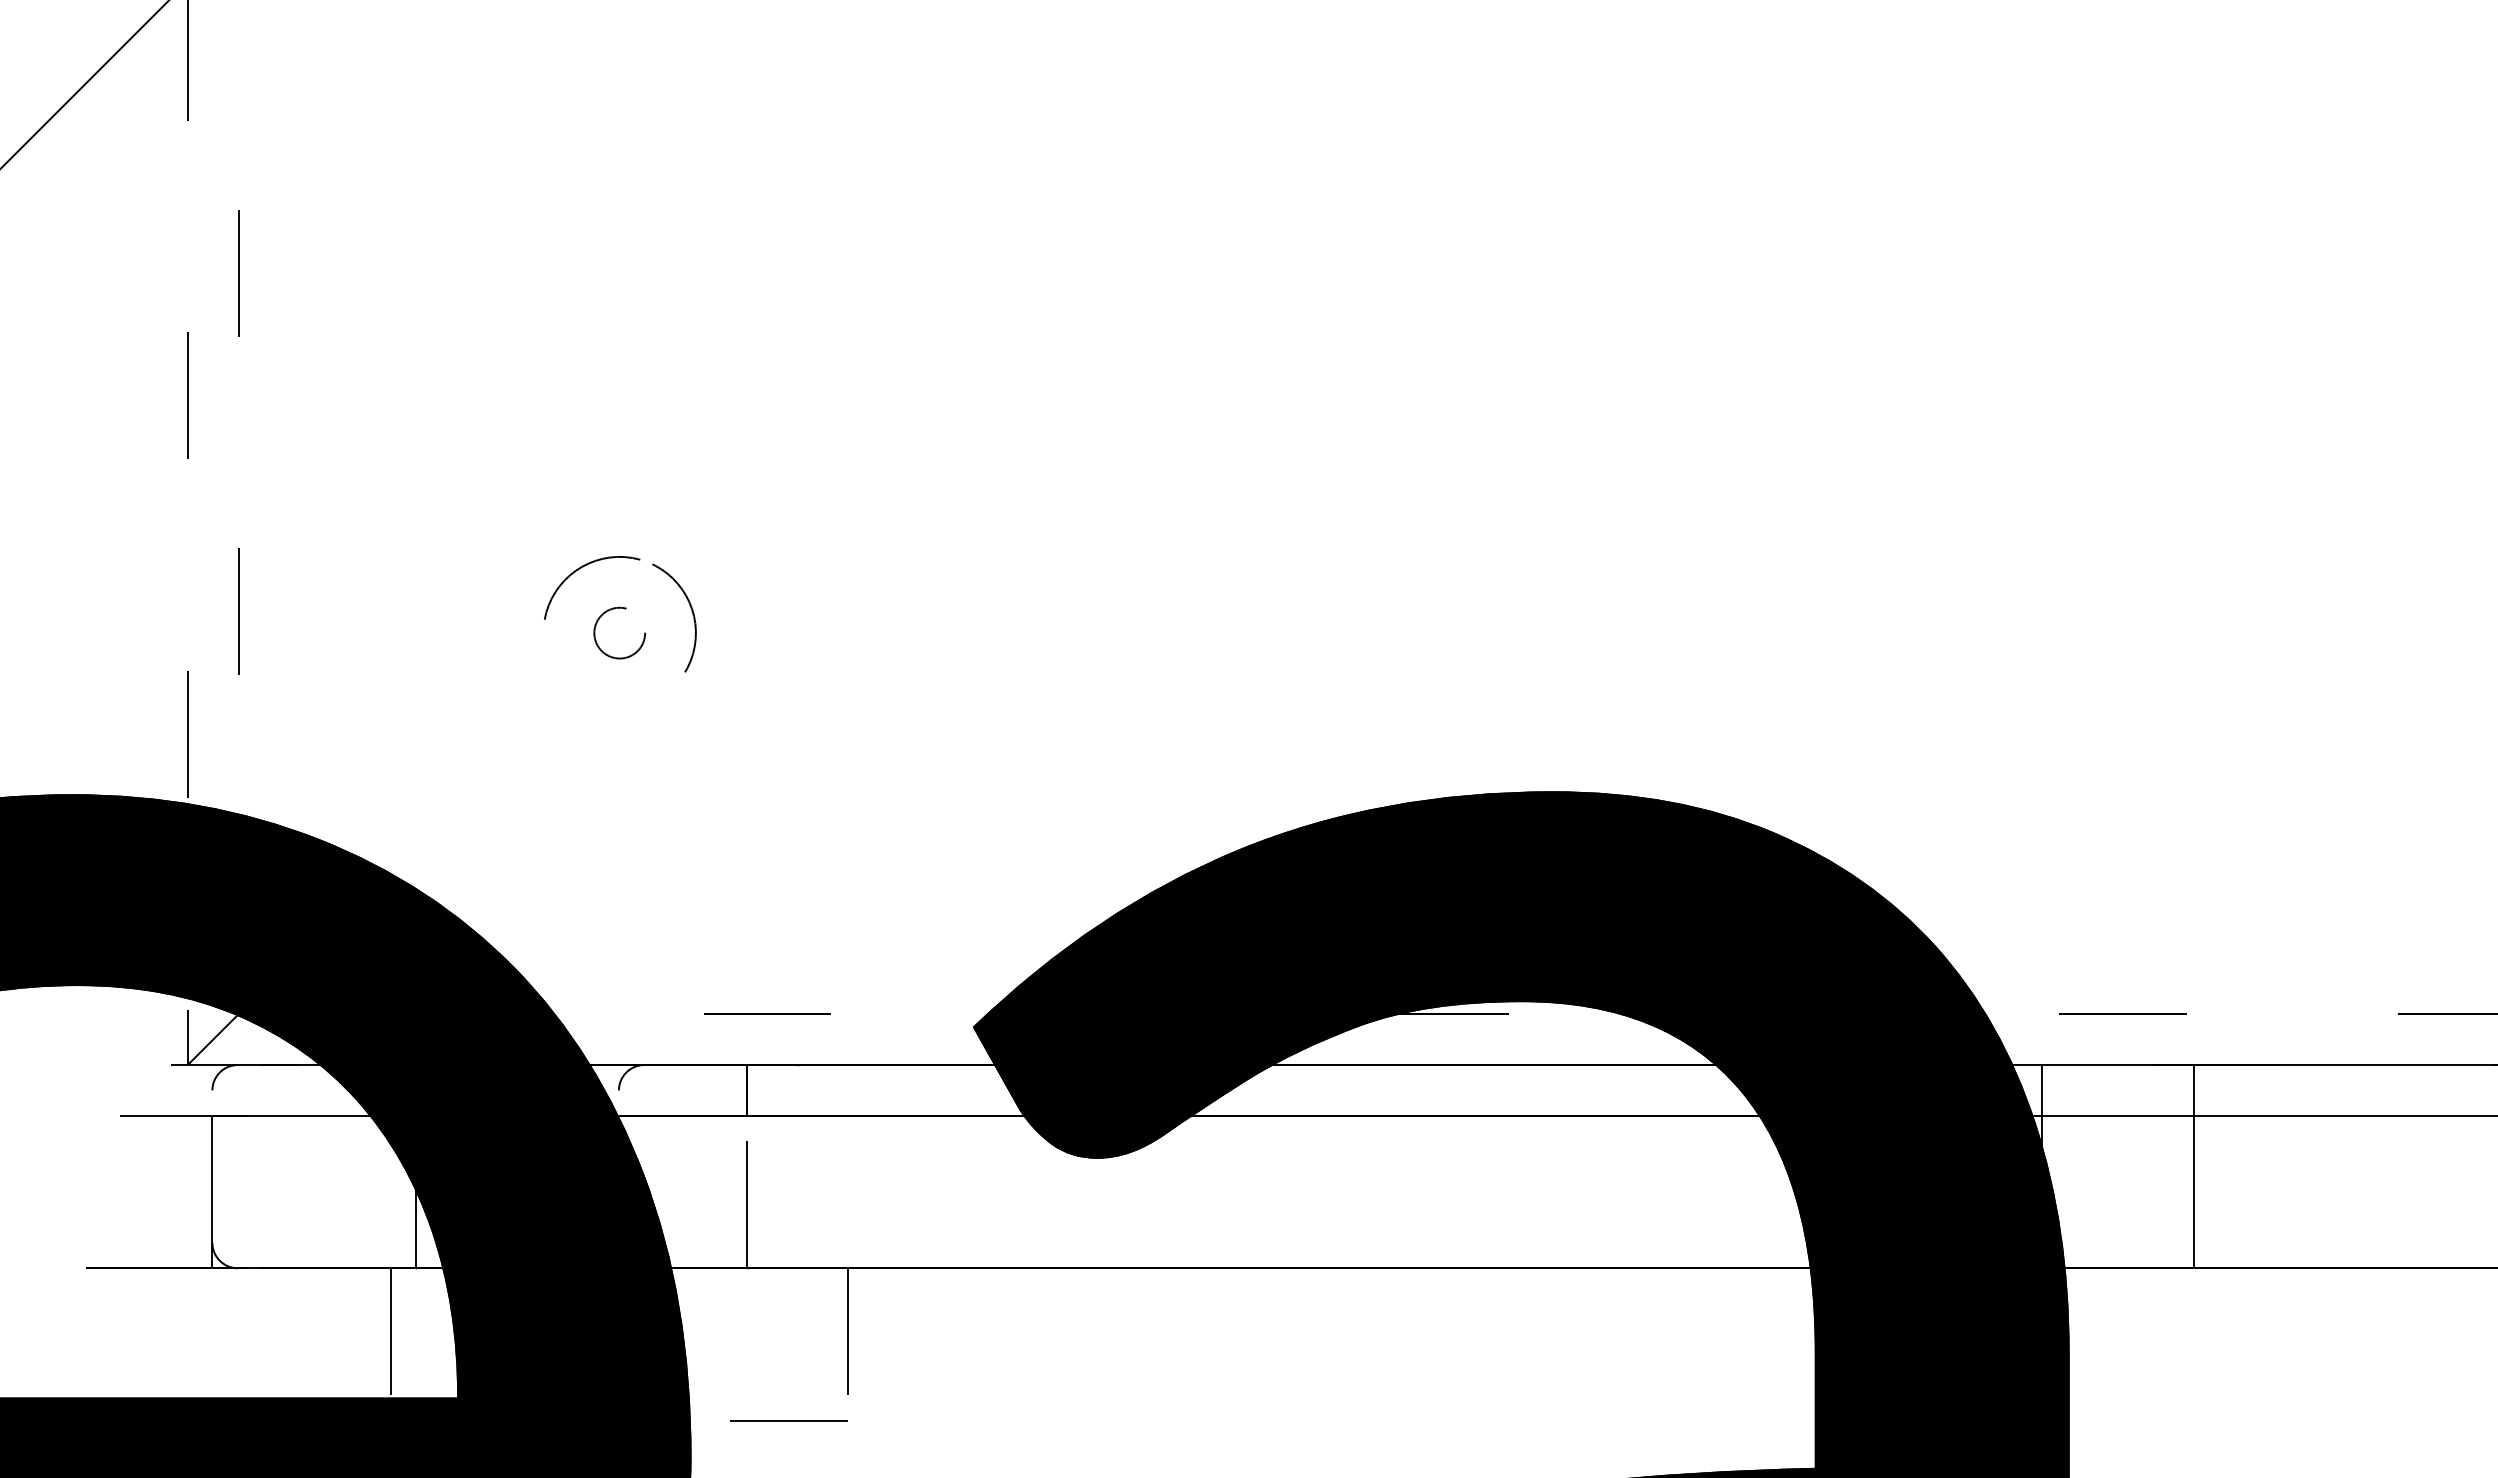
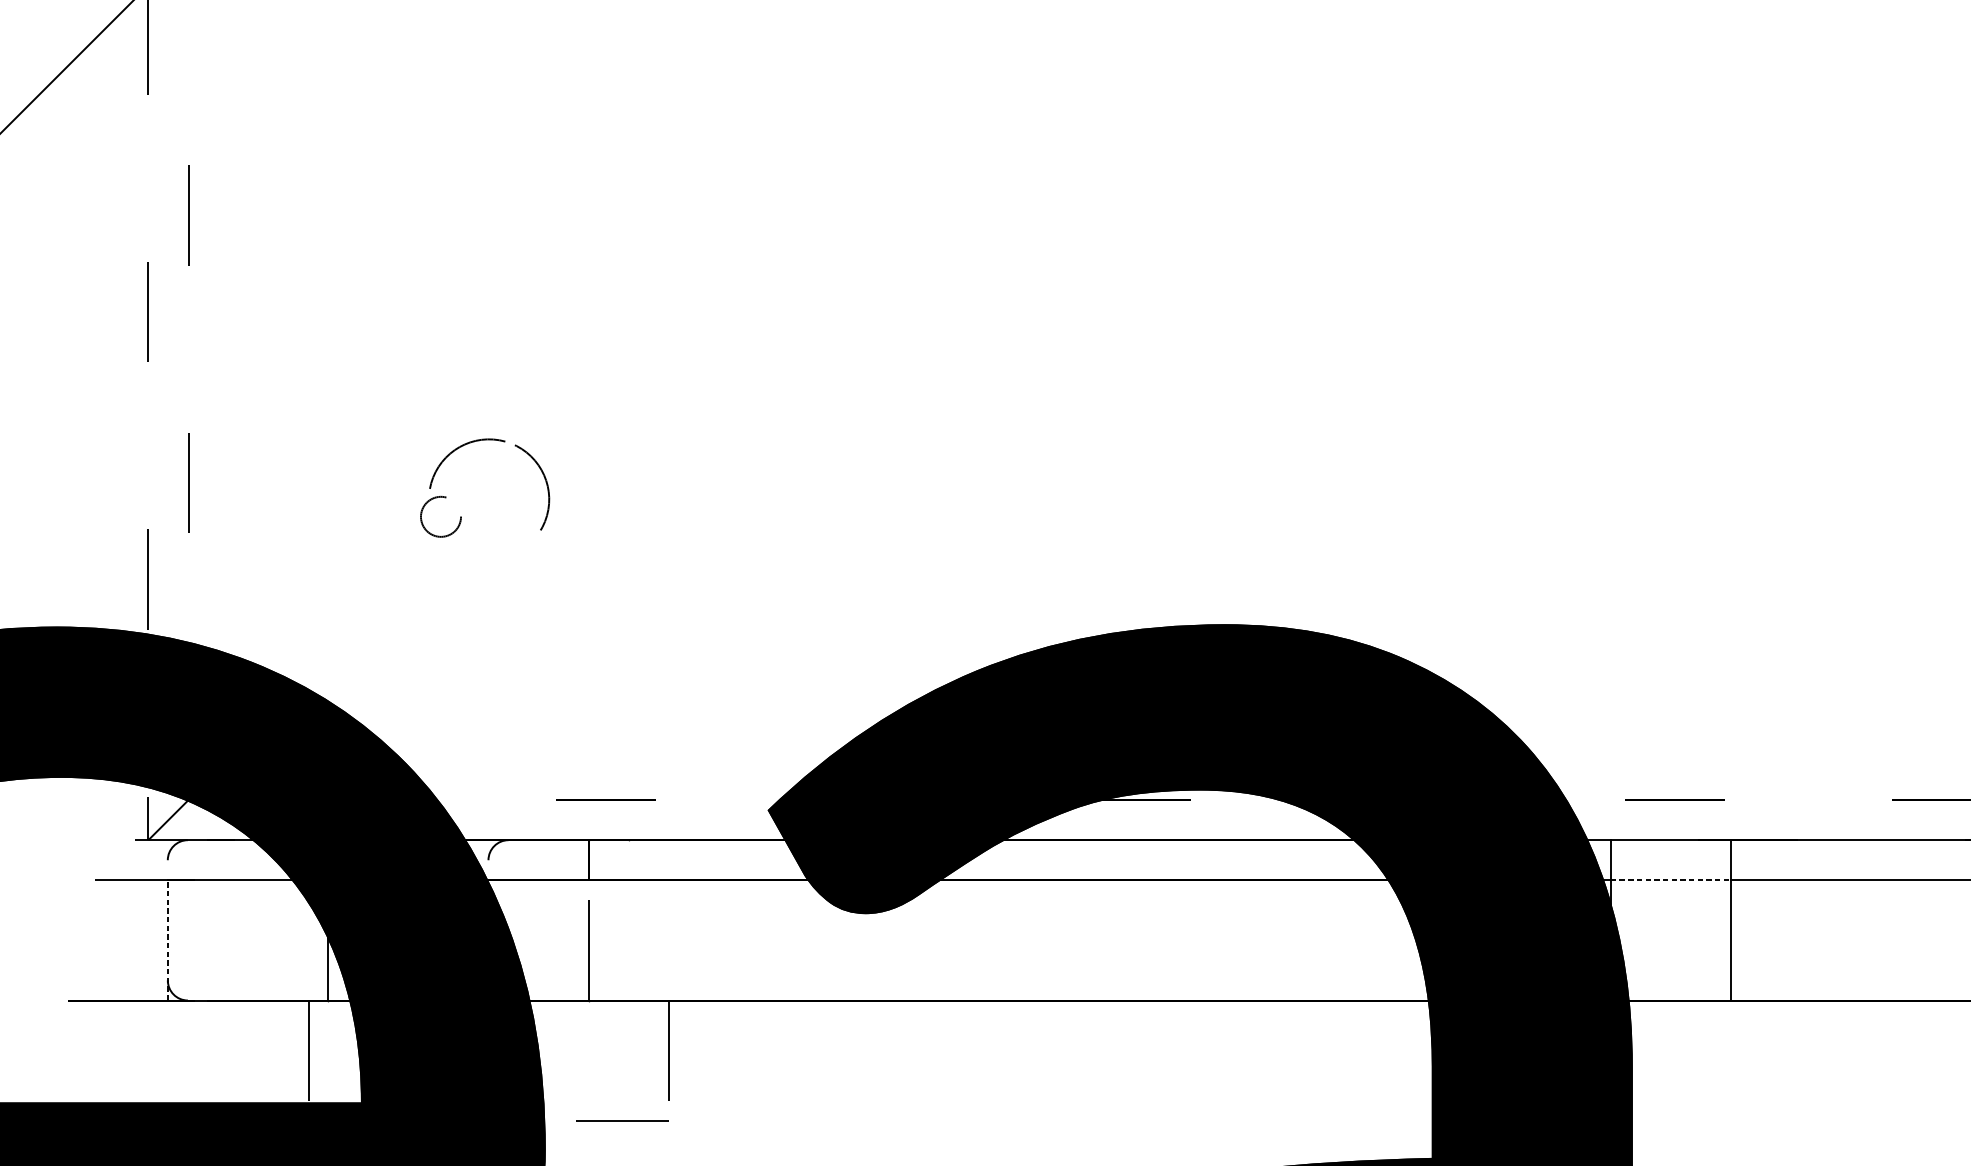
curve: (611, 610) -> (434, 498), moved
line: (2118, 1115) -> (1671, 879), solid -> dashed
line: (212, 1191) -> (167, 939), solid -> dashed

